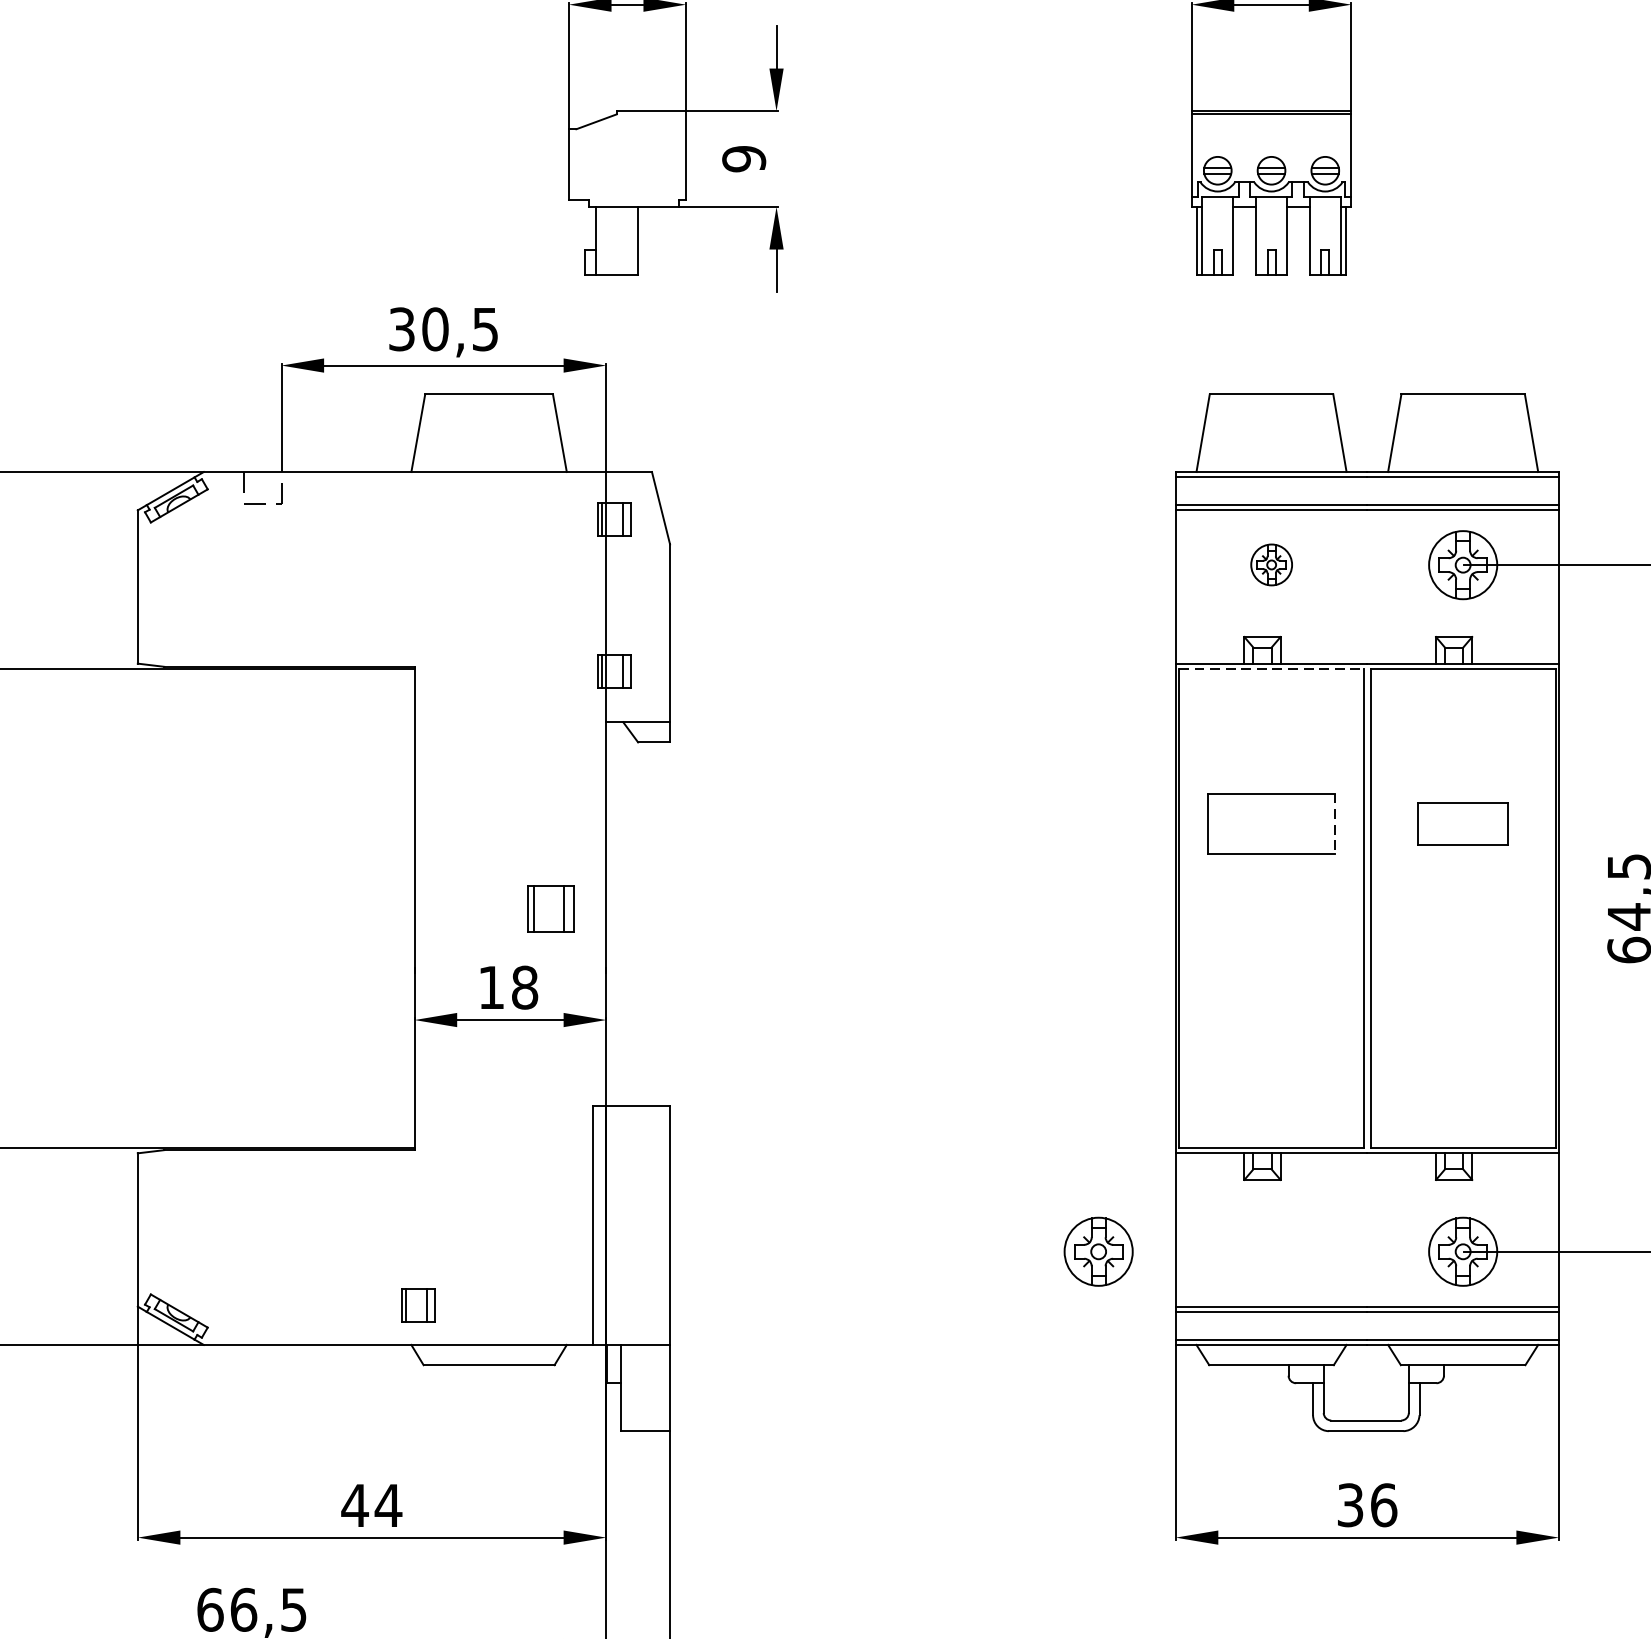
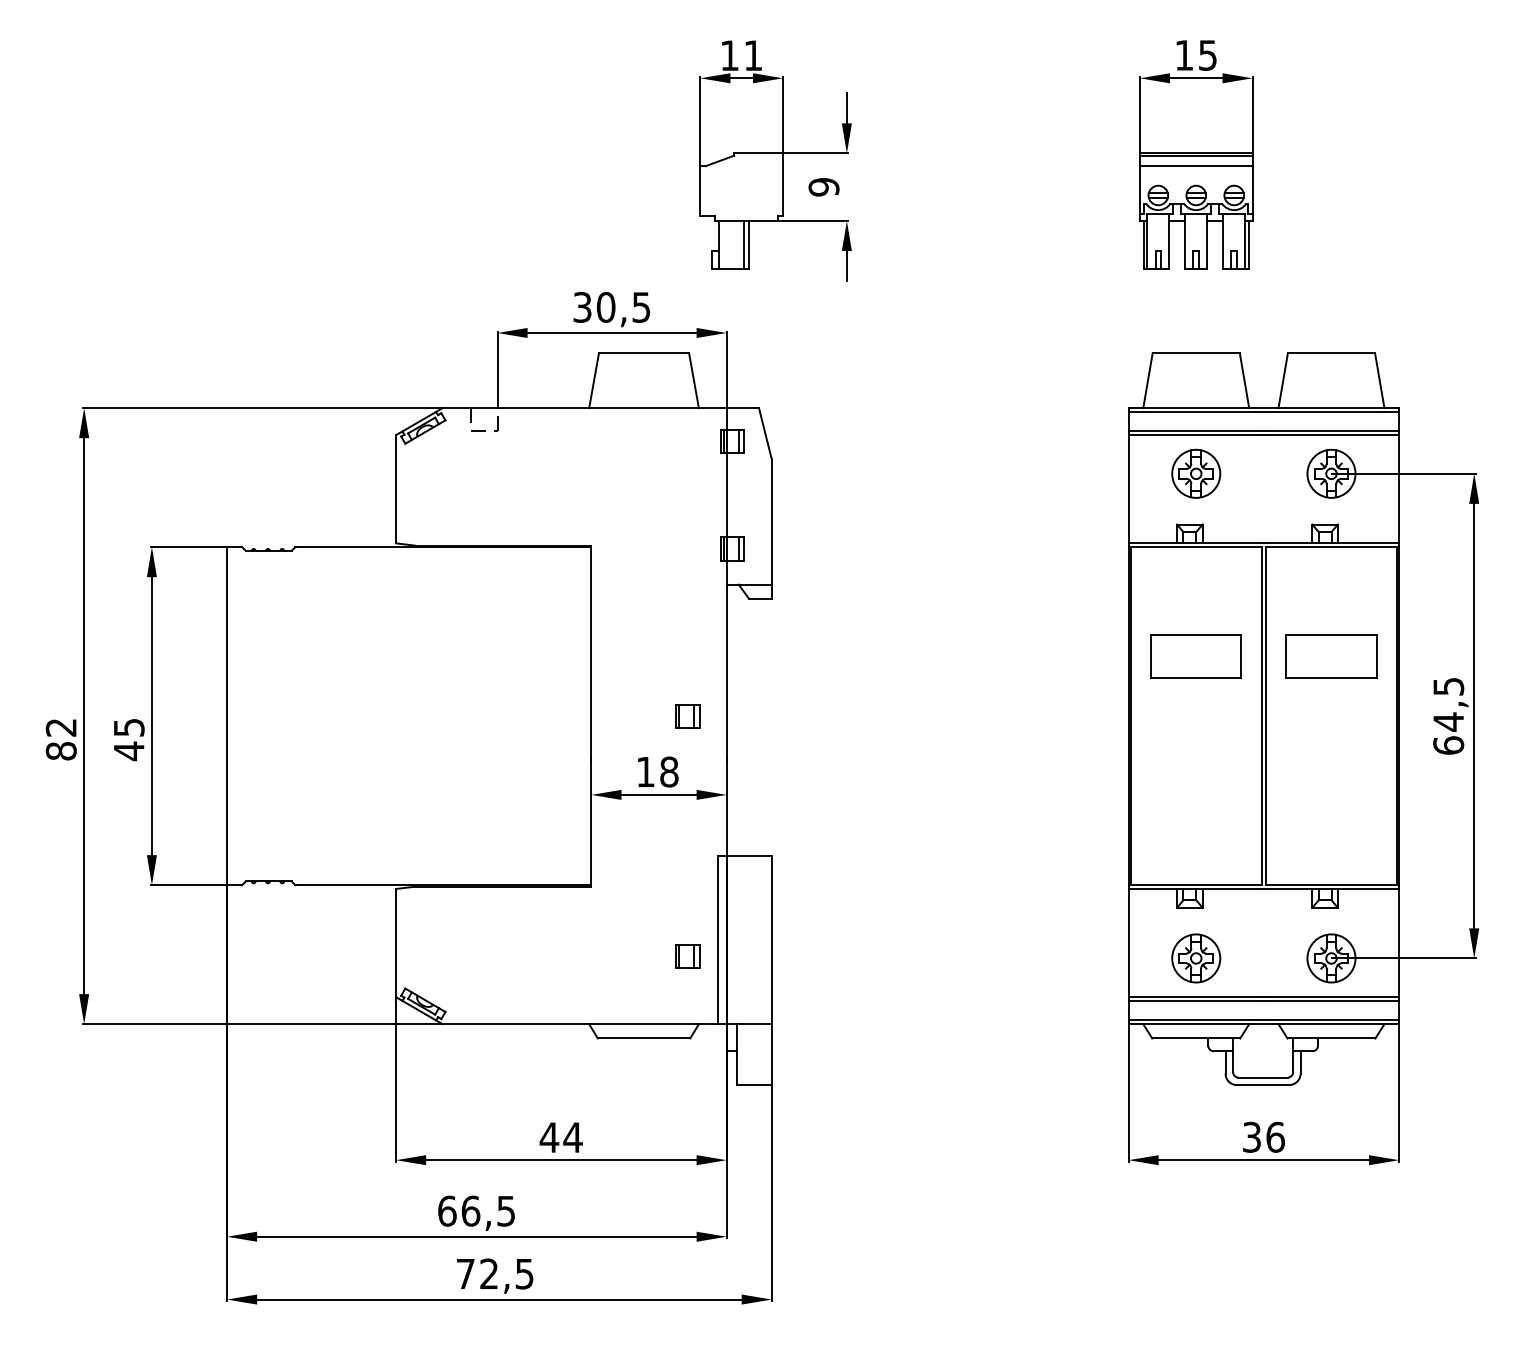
line: (1270, 129) -> (1195, 166), added
line: (630, 241) -> (743, 245), added
part: (1271, 564) -> (1196, 473), size x1.67
line: (1271, 669) -> (1196, 547), dashed -> solid
line: (1335, 823) -> (1241, 656), dashed -> solid
part: (1463, 823) -> (1331, 656), size x1.43
part: (550, 908) -> (687, 716), size x0.71
part: (1099, 1251) -> (1196, 958), moved
part: (417, 1305) -> (687, 956), moved

